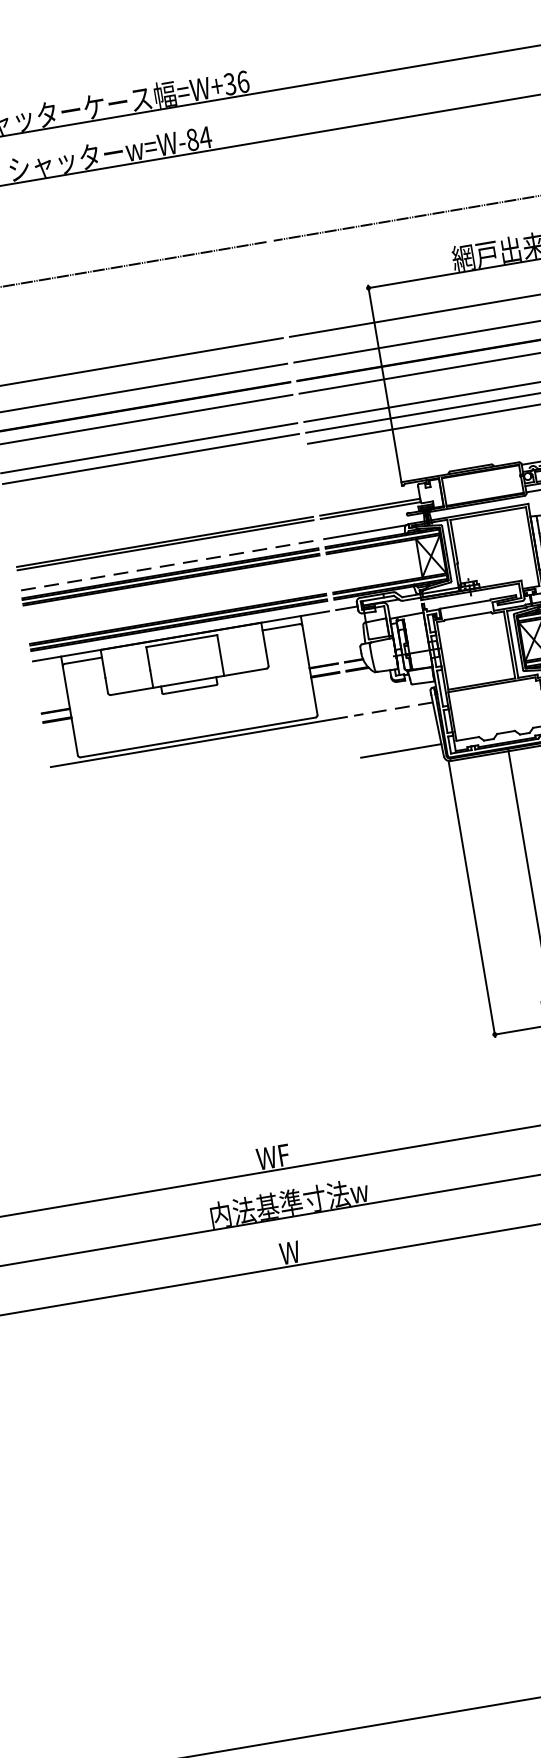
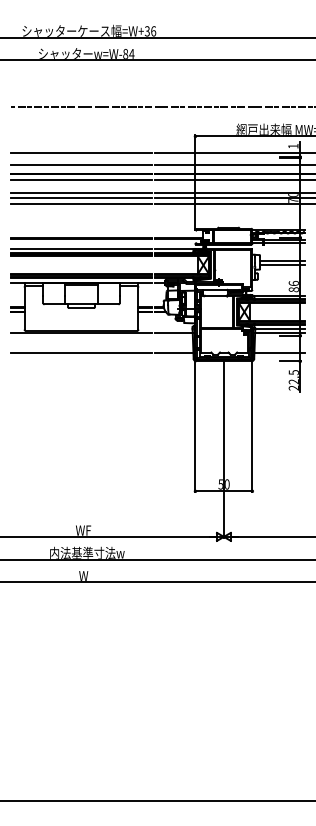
line: (152, 469) -> (81, 203), added
line: (170, 564) -> (82, 248), dashed -> solid
line: (394, 707) -> (174, 332), dashed -> solid
line: (205, 783) -> (81, 352), added

